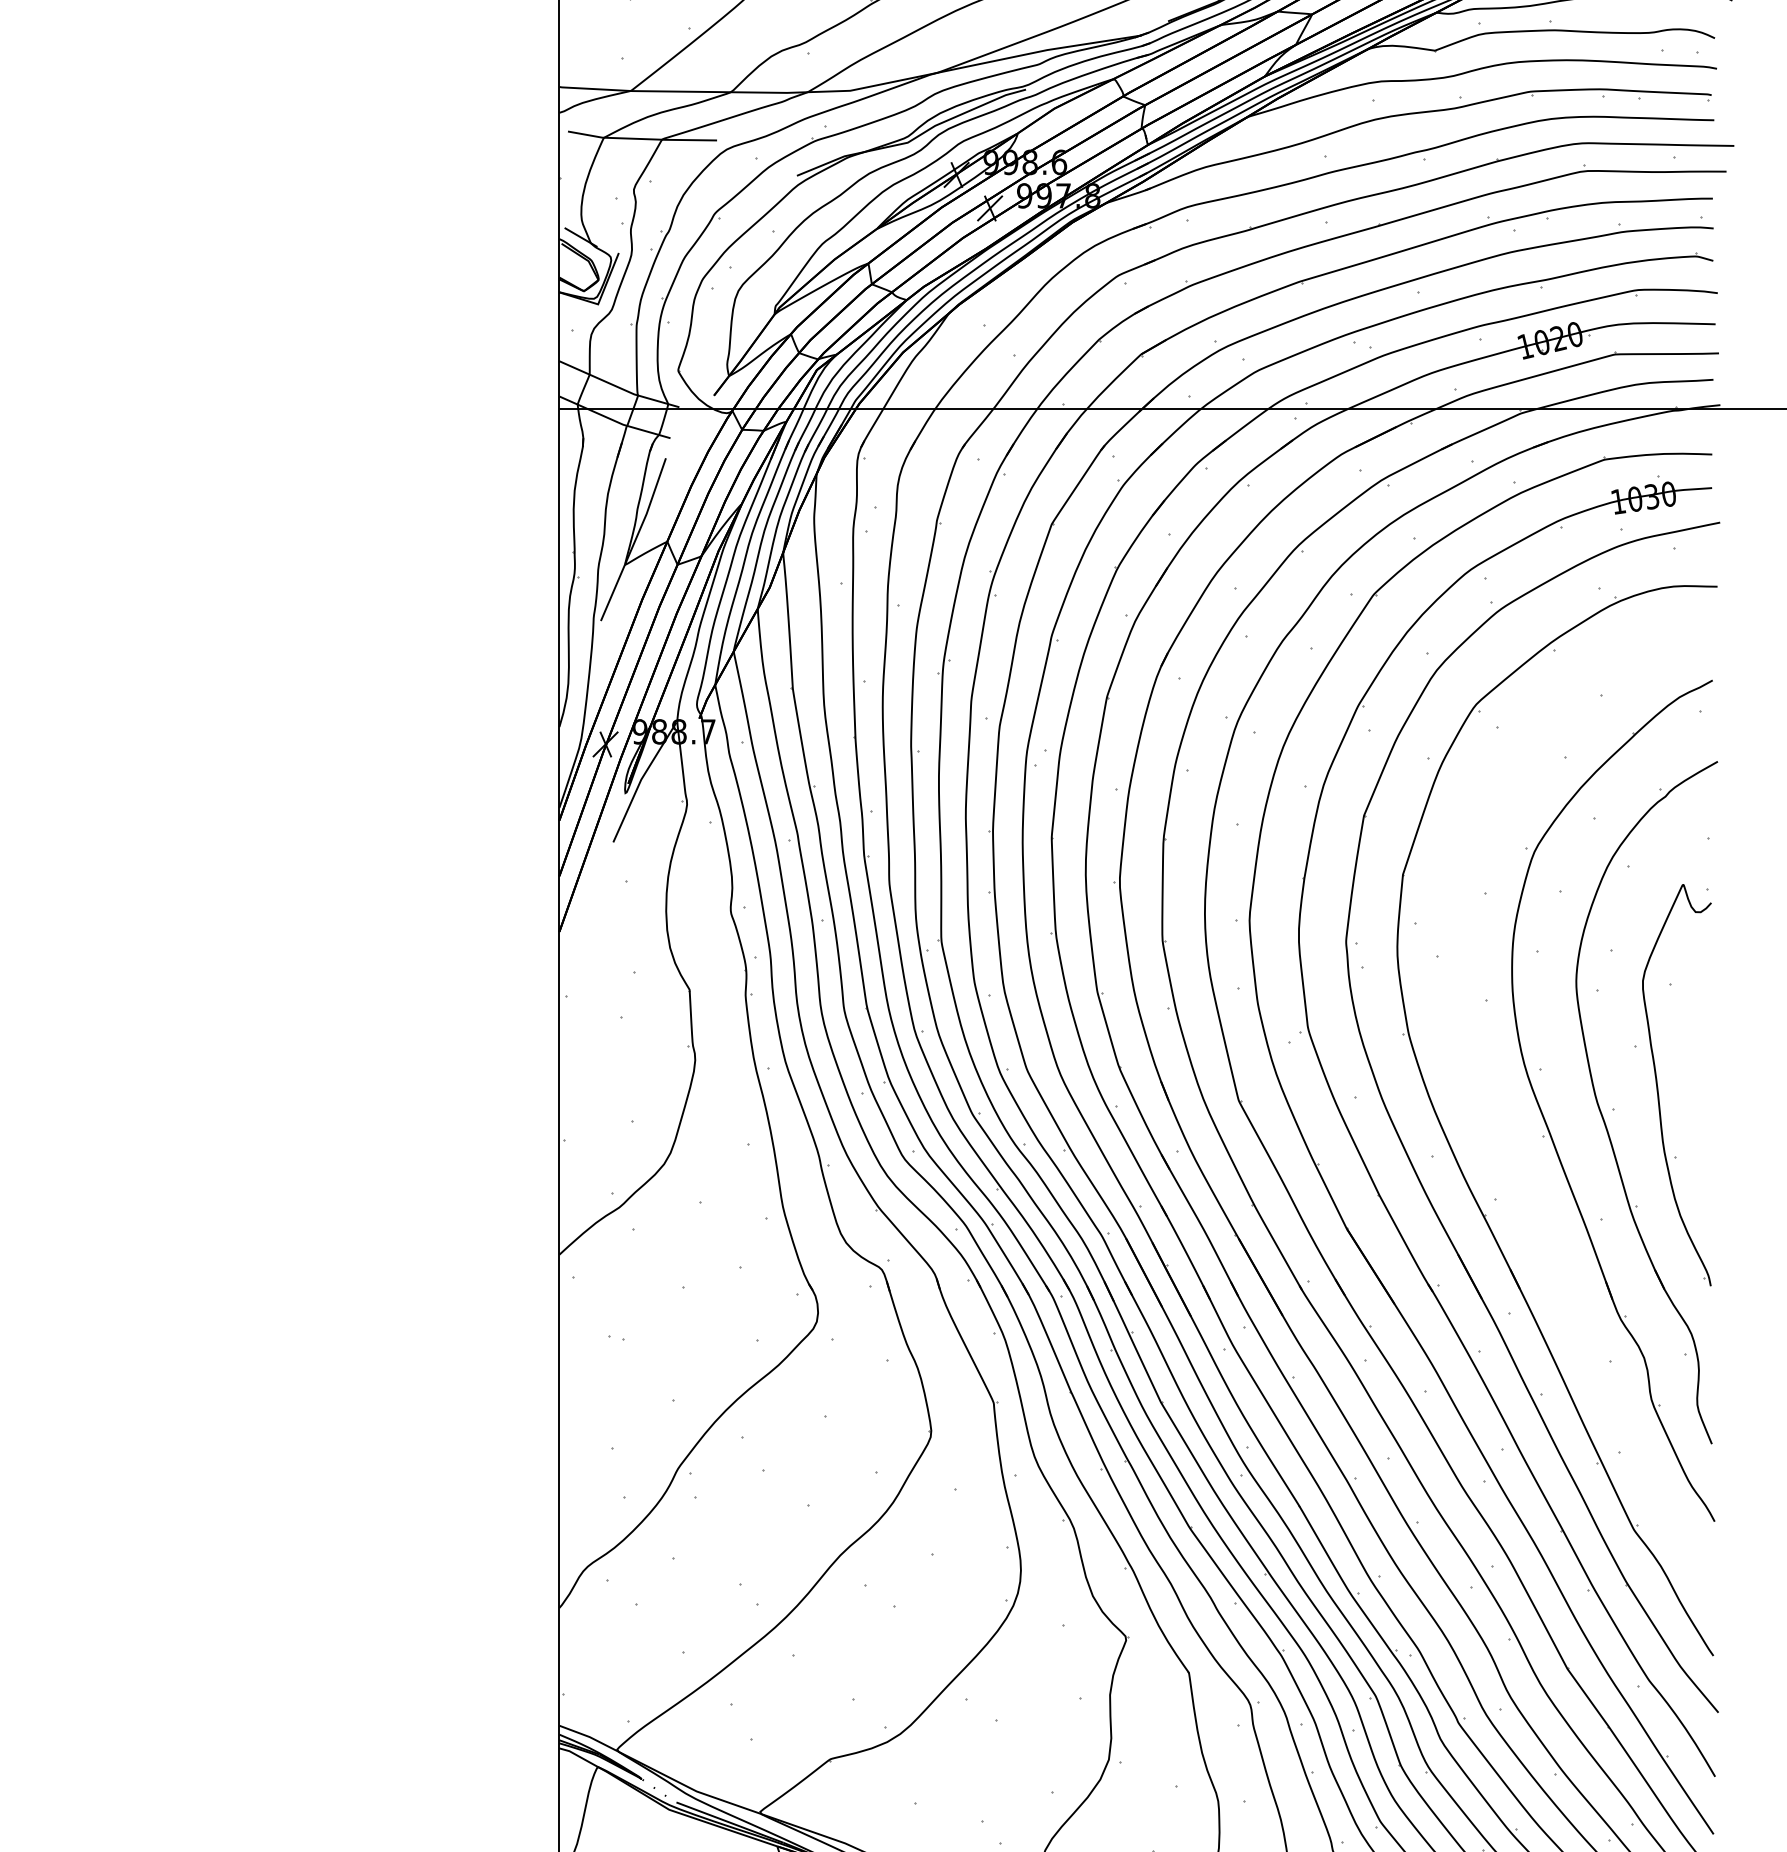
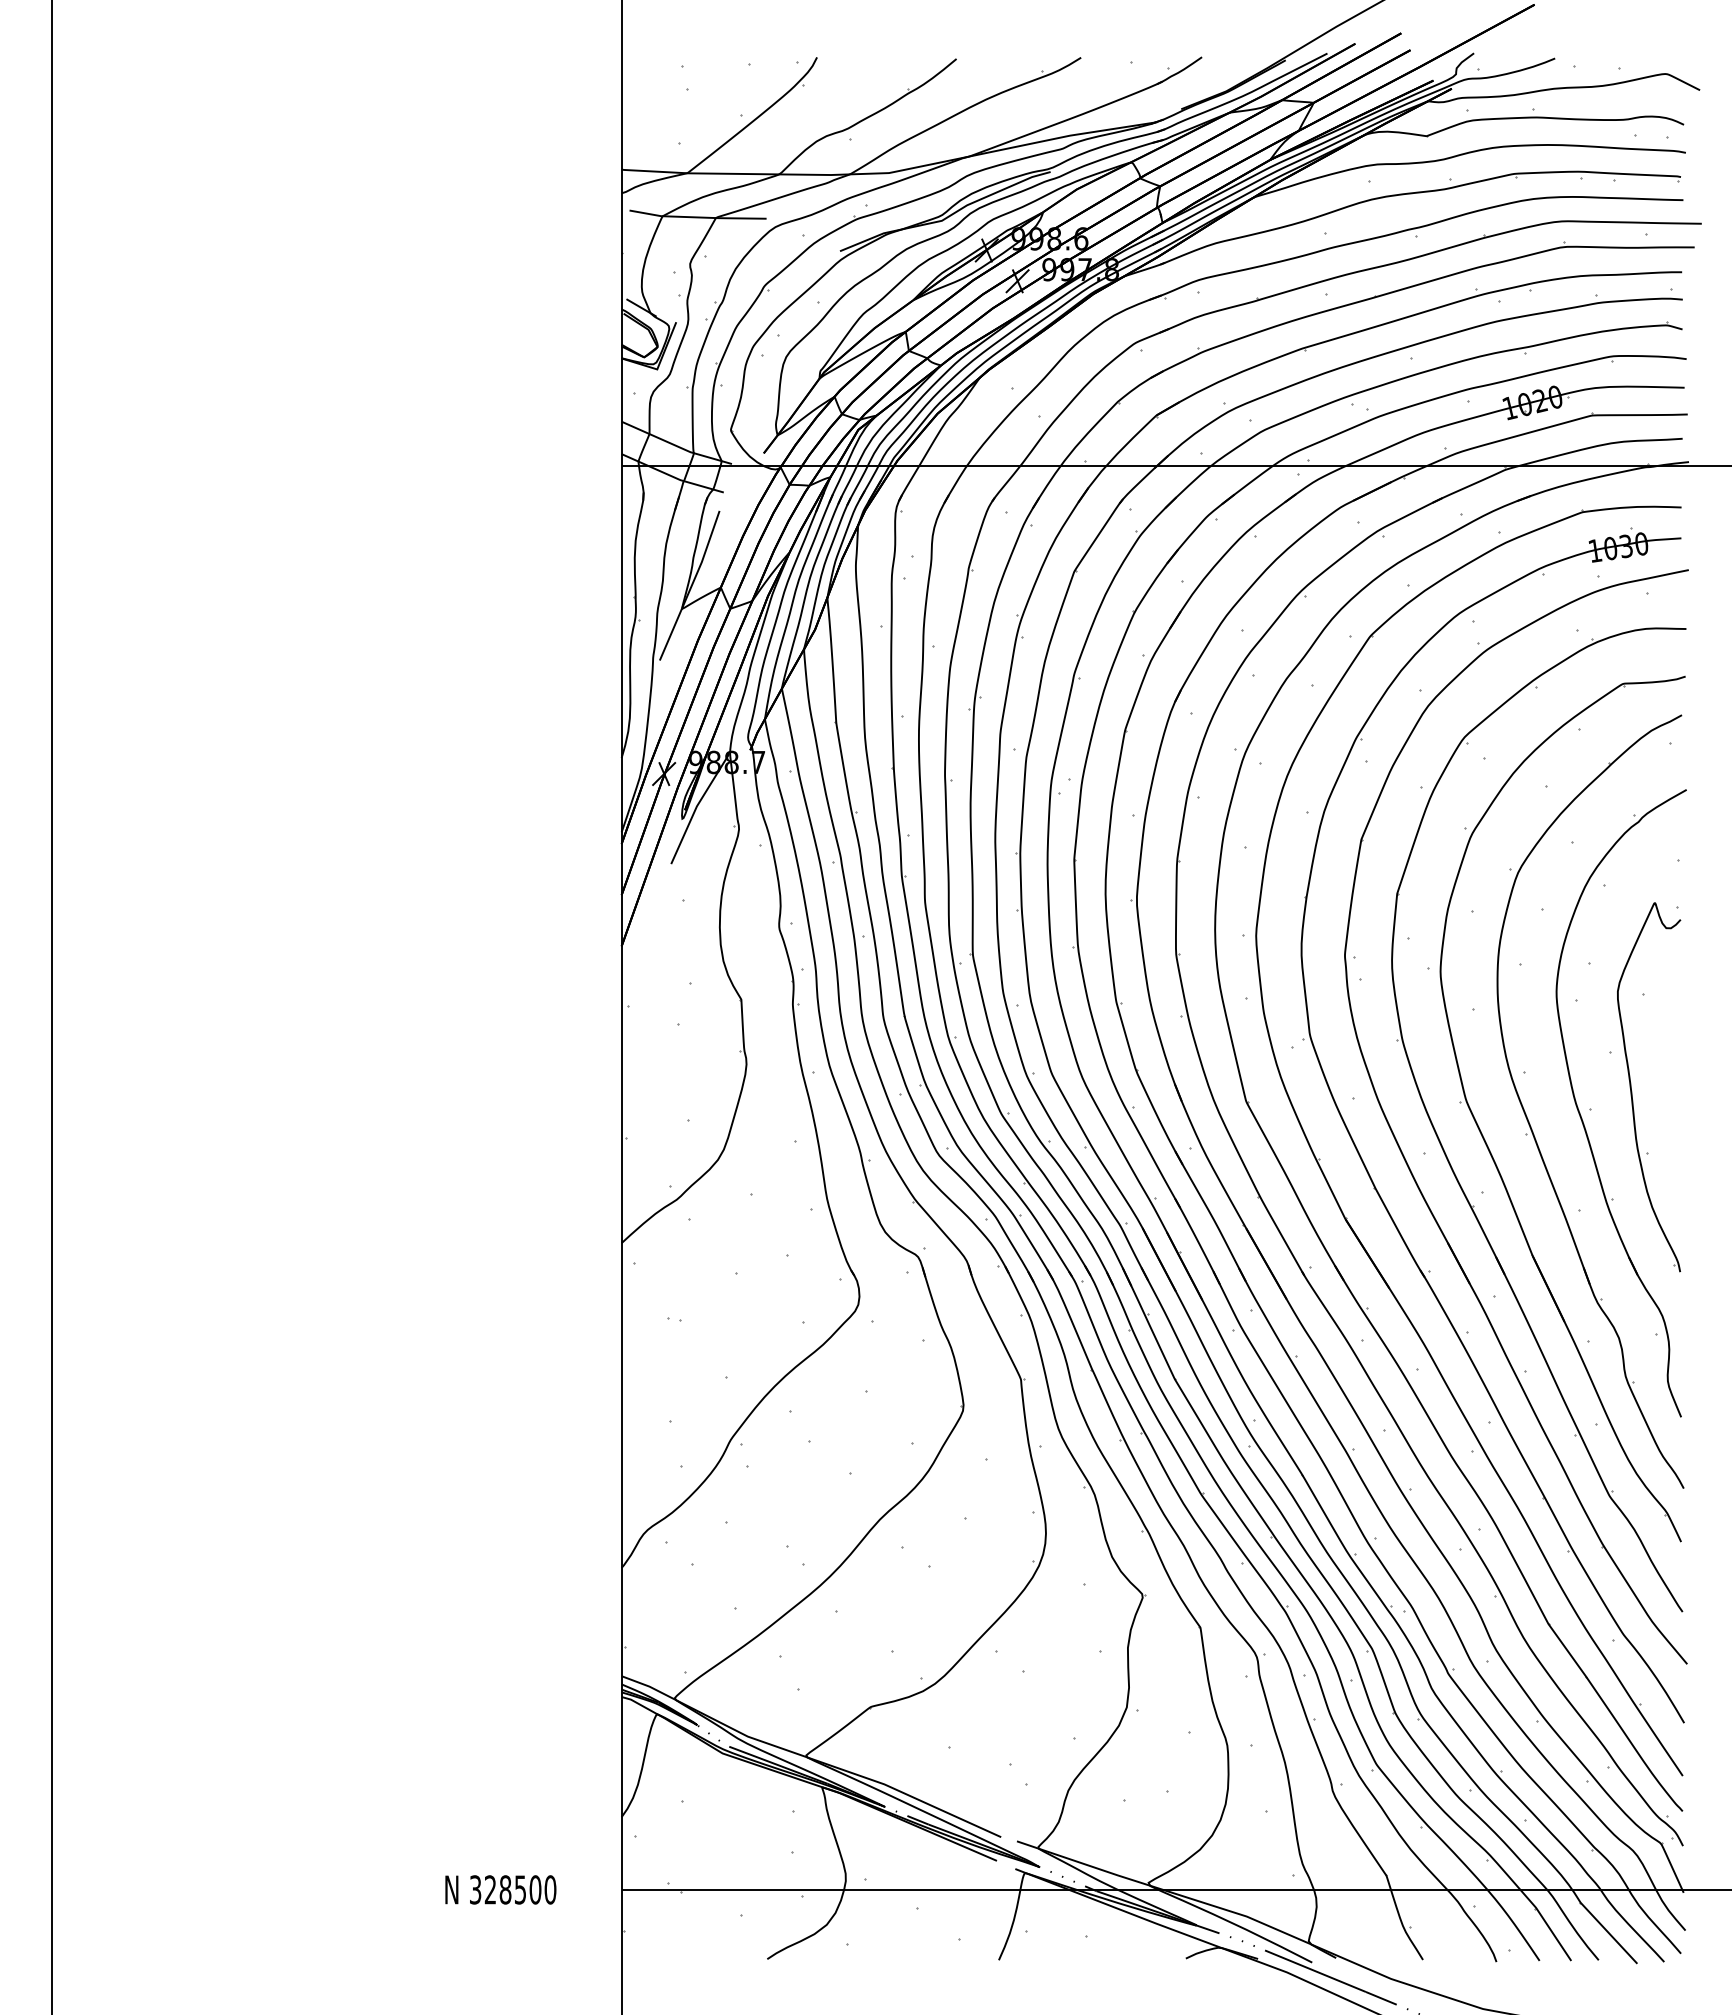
part: (1500, 1144) -> (1486, 1141), added

